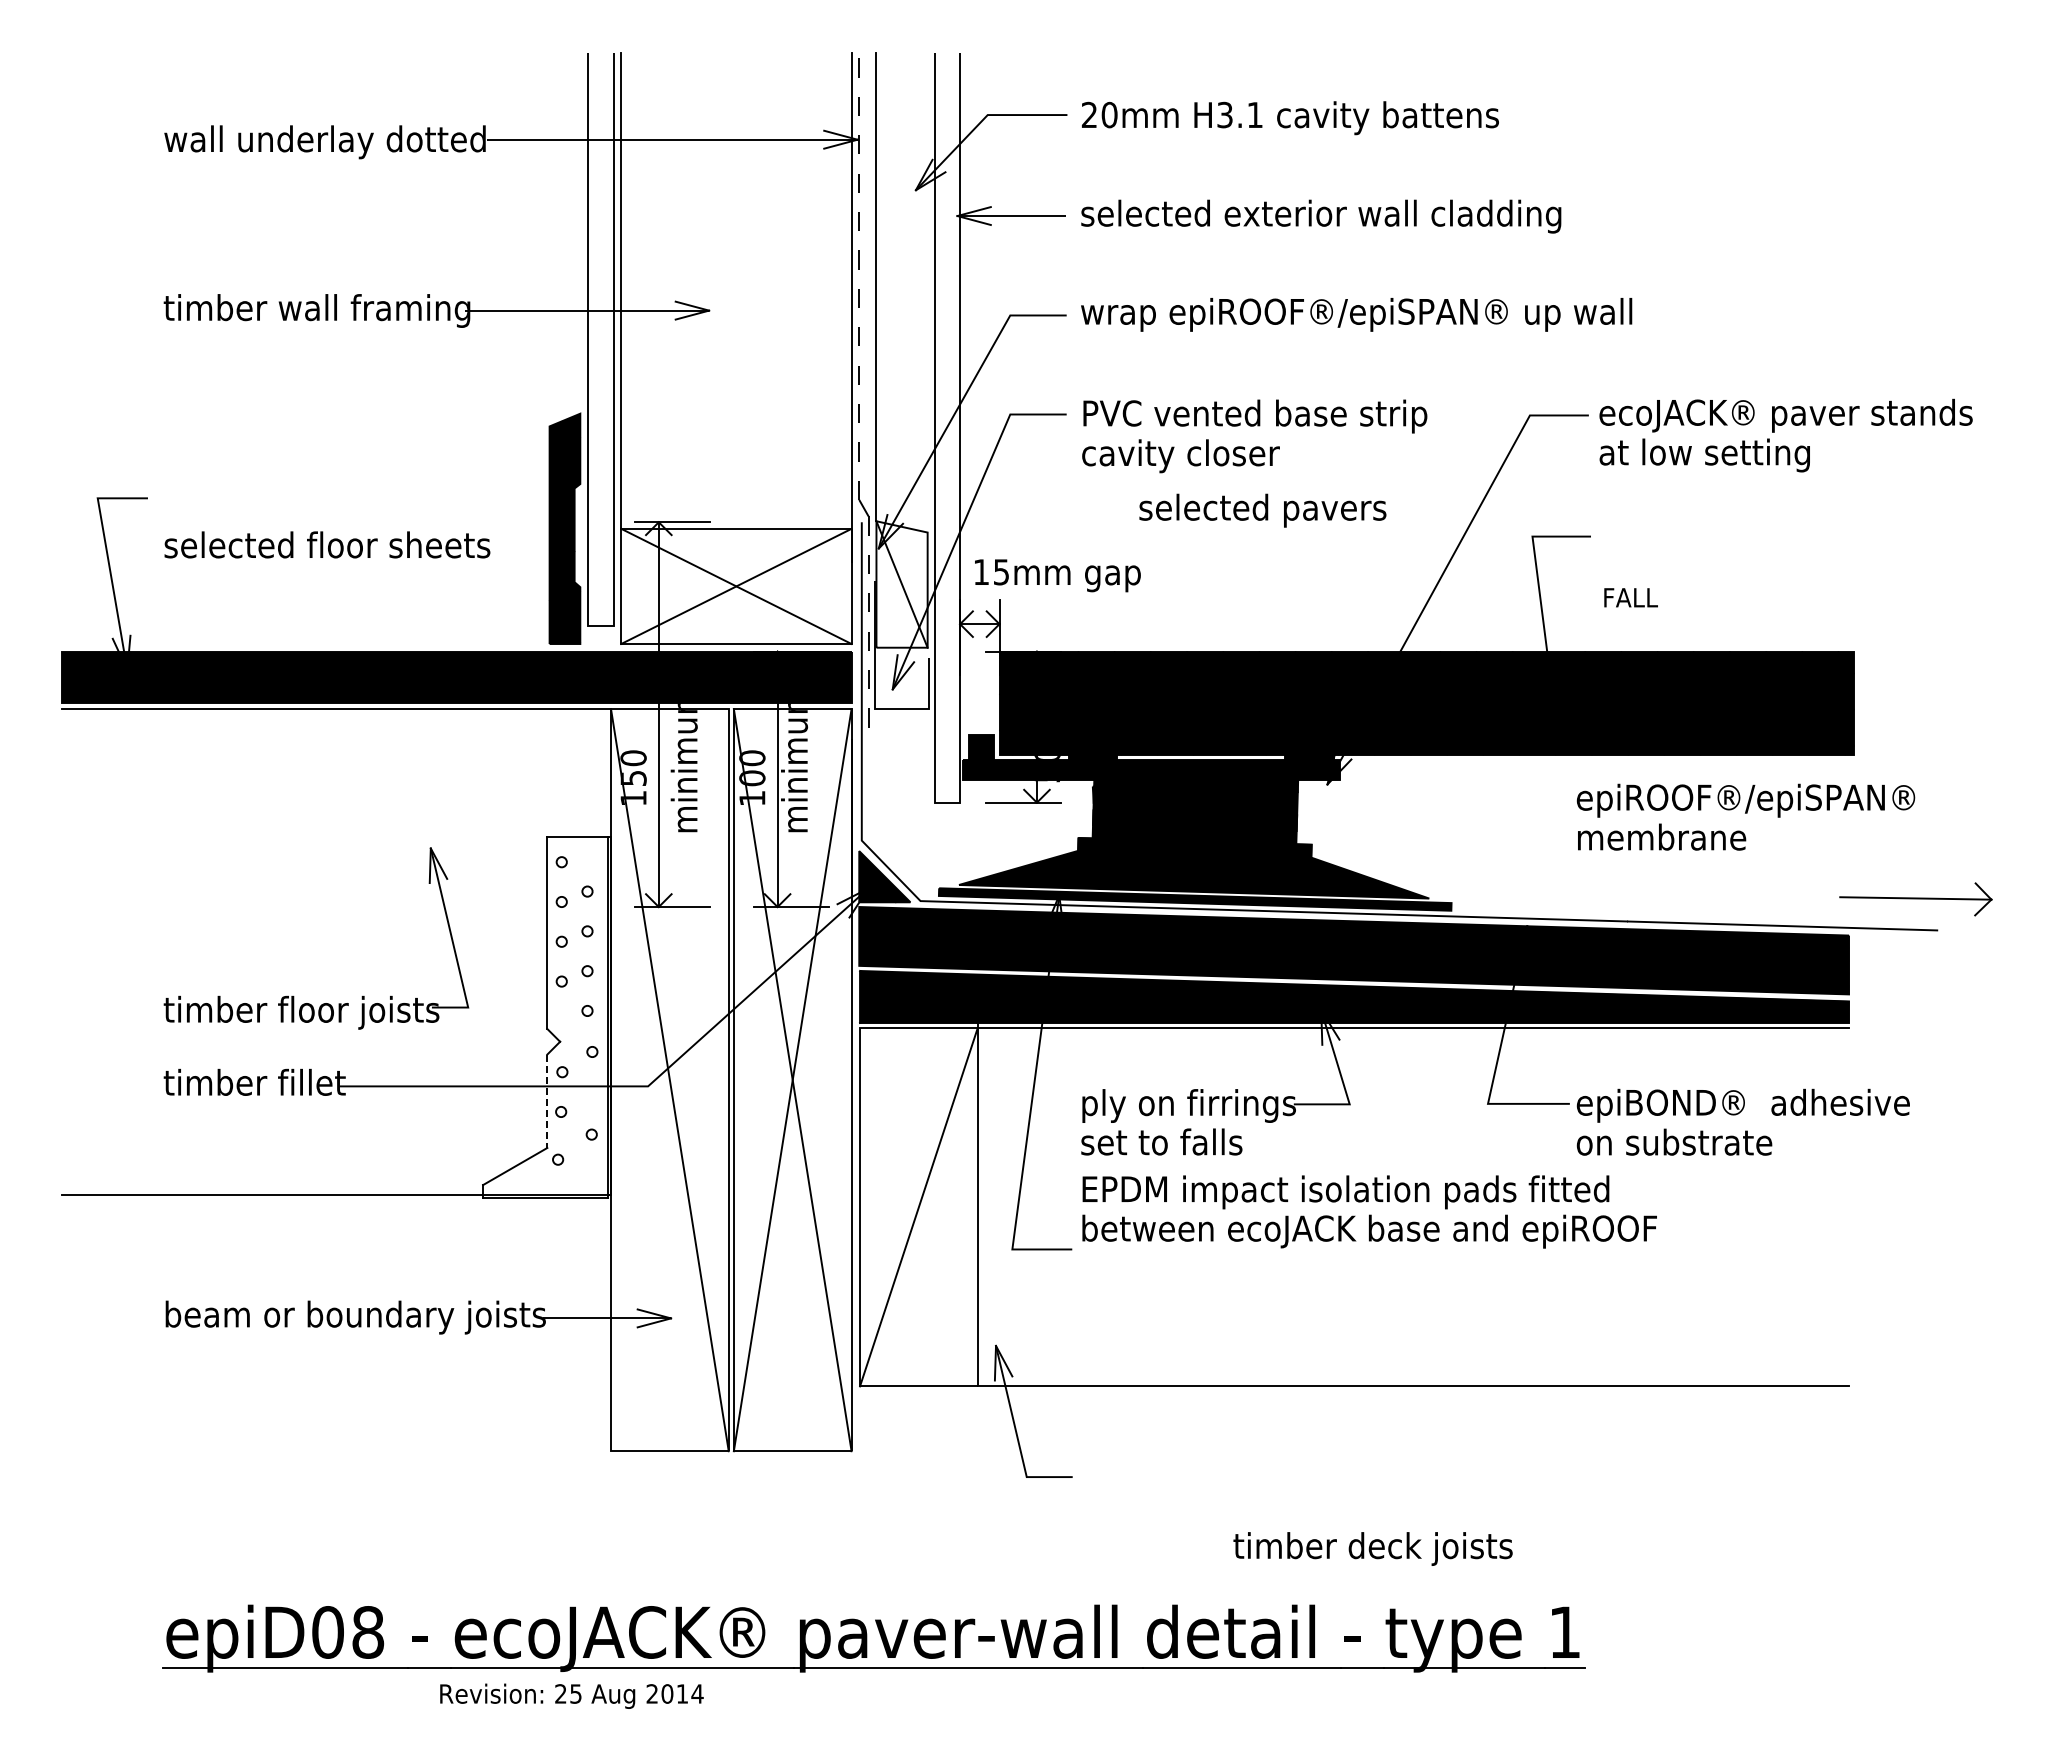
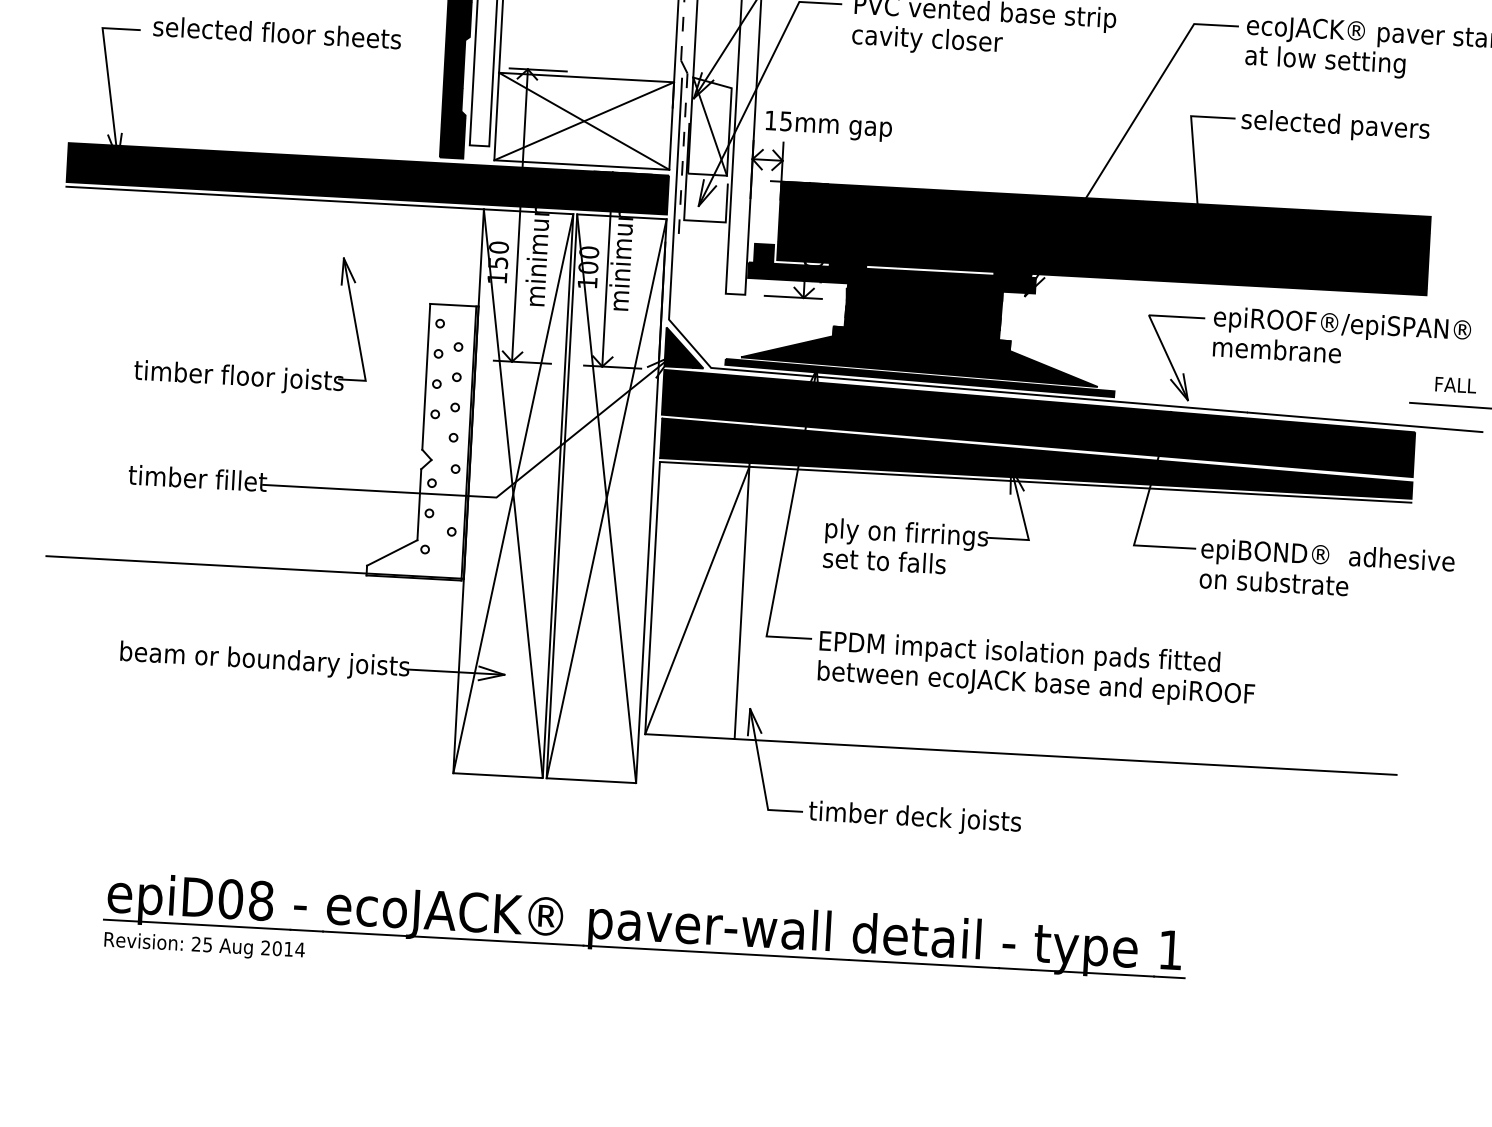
text: (1262, 510) -> (1335, 126), moved
text: (327, 544) -> (277, 32), moved
text: (1630, 597) -> (1455, 384), moved
part: (1527, 855) -> (1174, 358), added
part: (293, 995) -> (233, 364), moved
line: (669, 1080) -> (513, 493), added
line: (547, 1101) -> (419, 504), dashed -> solid
text: (1369, 1211) -> (1036, 669), moved
text: (1372, 1548) -> (914, 818), moved
text: (571, 1695) -> (204, 945), moved

